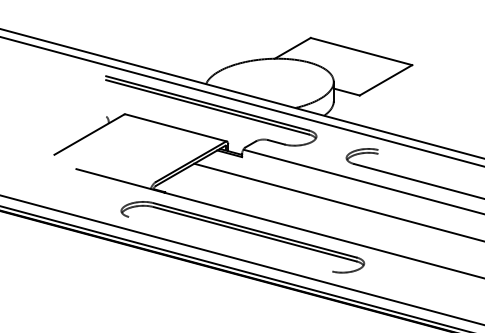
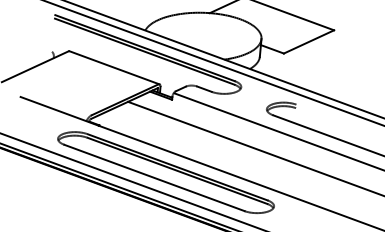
line: (230, 244) -> (154, 178), added

